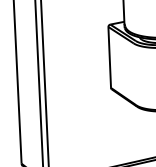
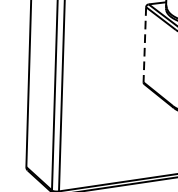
line: (109, 57) -> (144, 44), solid -> dashed

